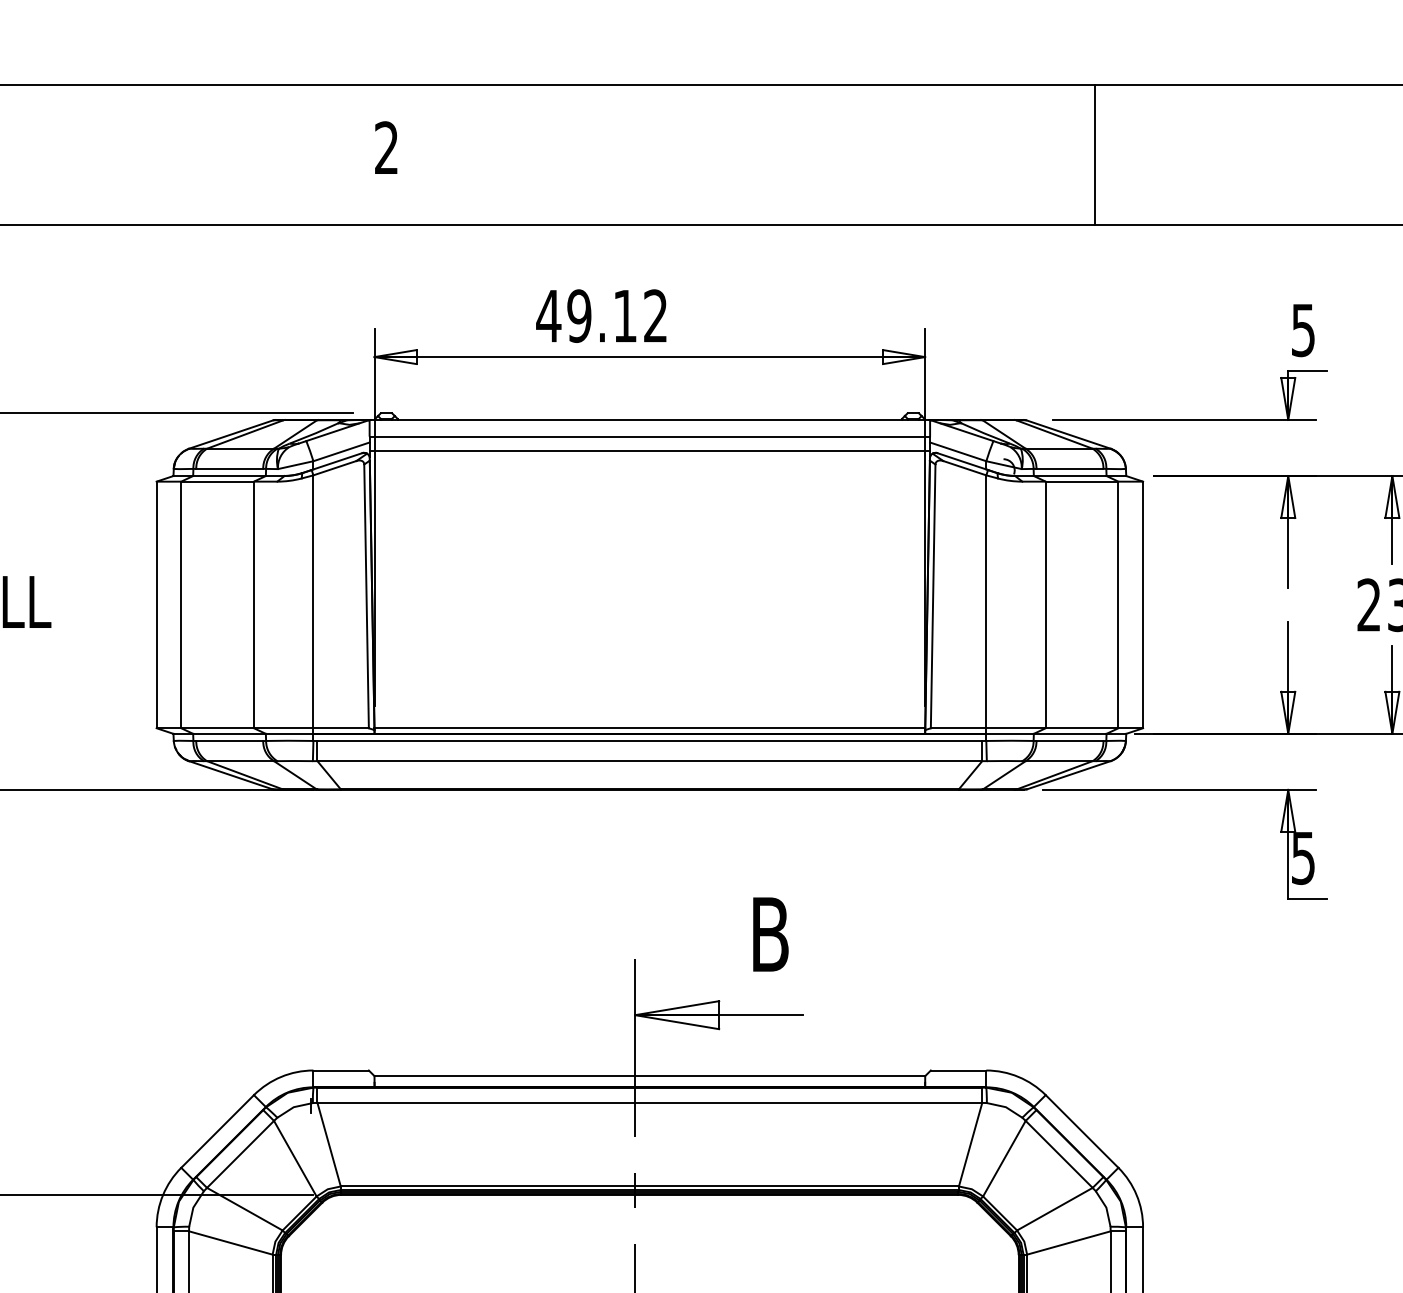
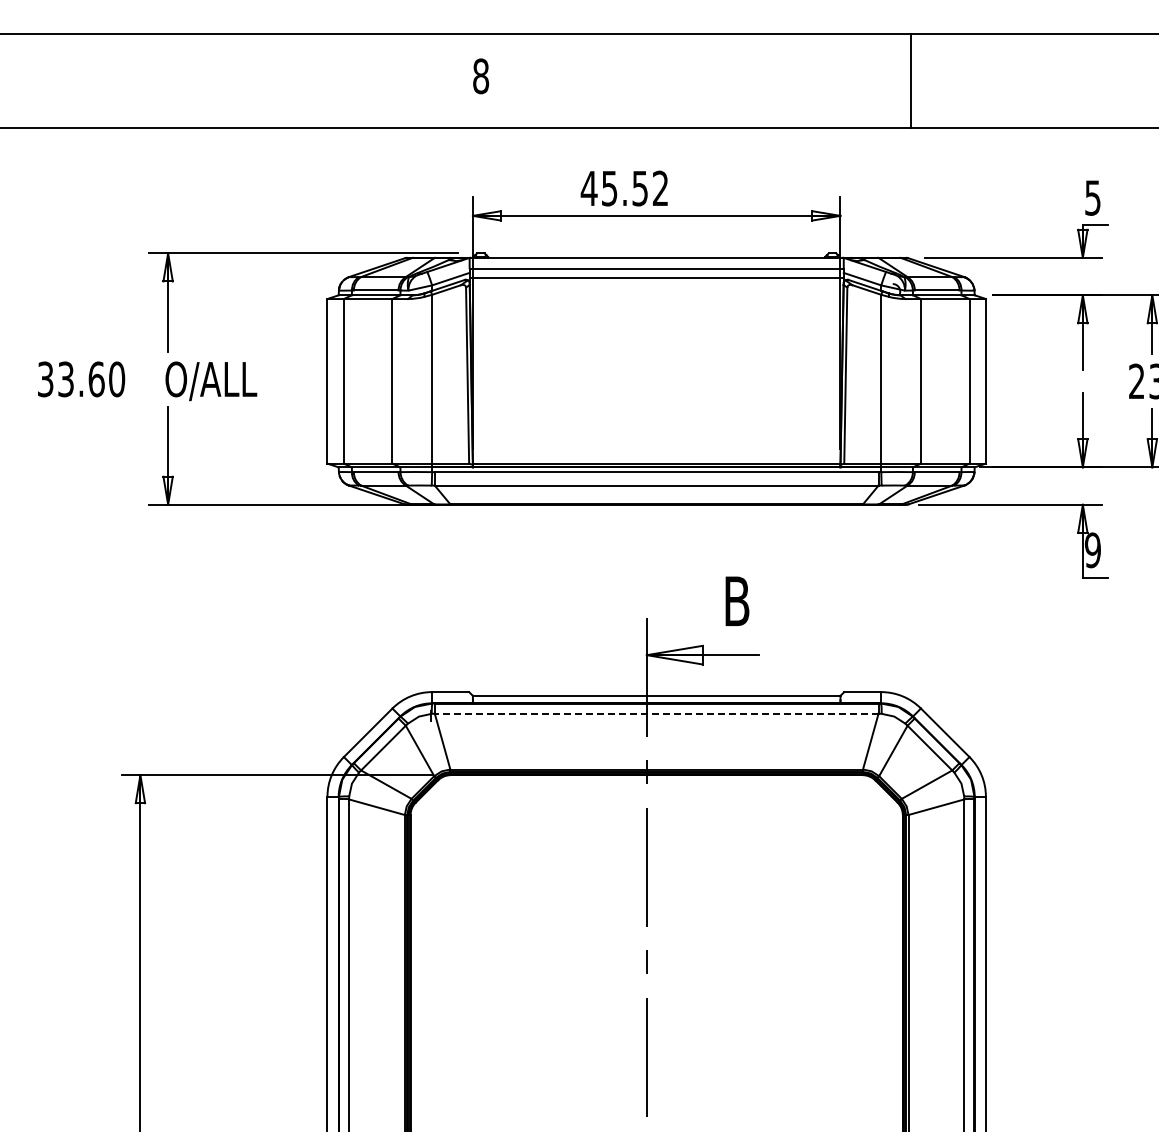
text: (387, 148) -> (481, 76), 2 -> 8
line: (1095, 154) -> (911, 80), moved
text: (601, 316) -> (624, 188), 49.12 -> 45.52
text: (1302, 858) -> (1092, 550), 5 -> 9
line: (649, 1102) -> (656, 713), solid -> dashed

